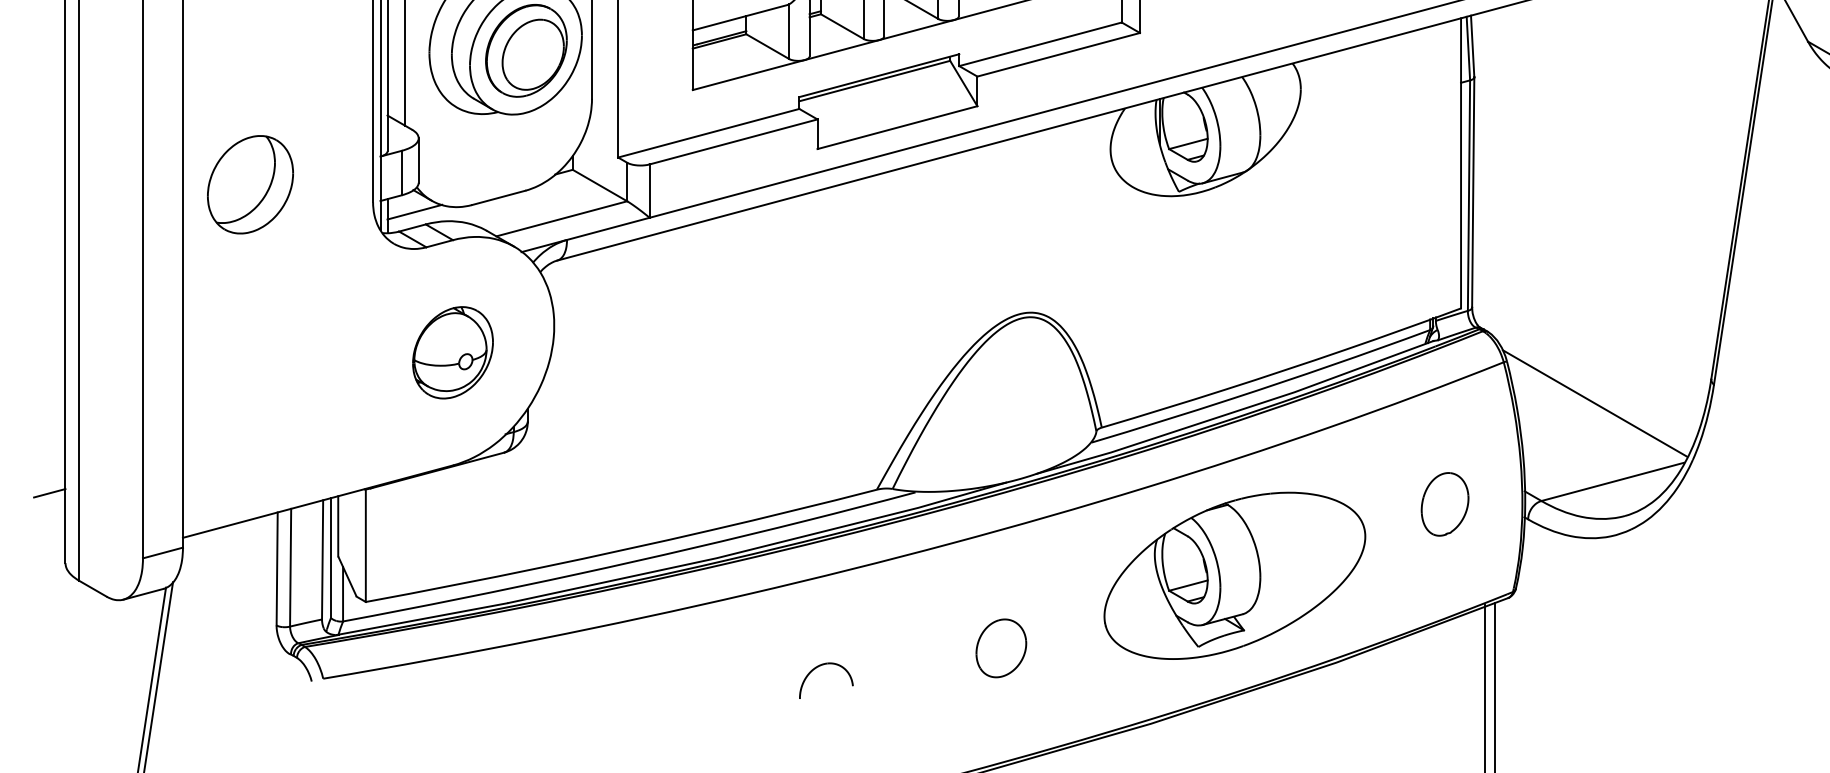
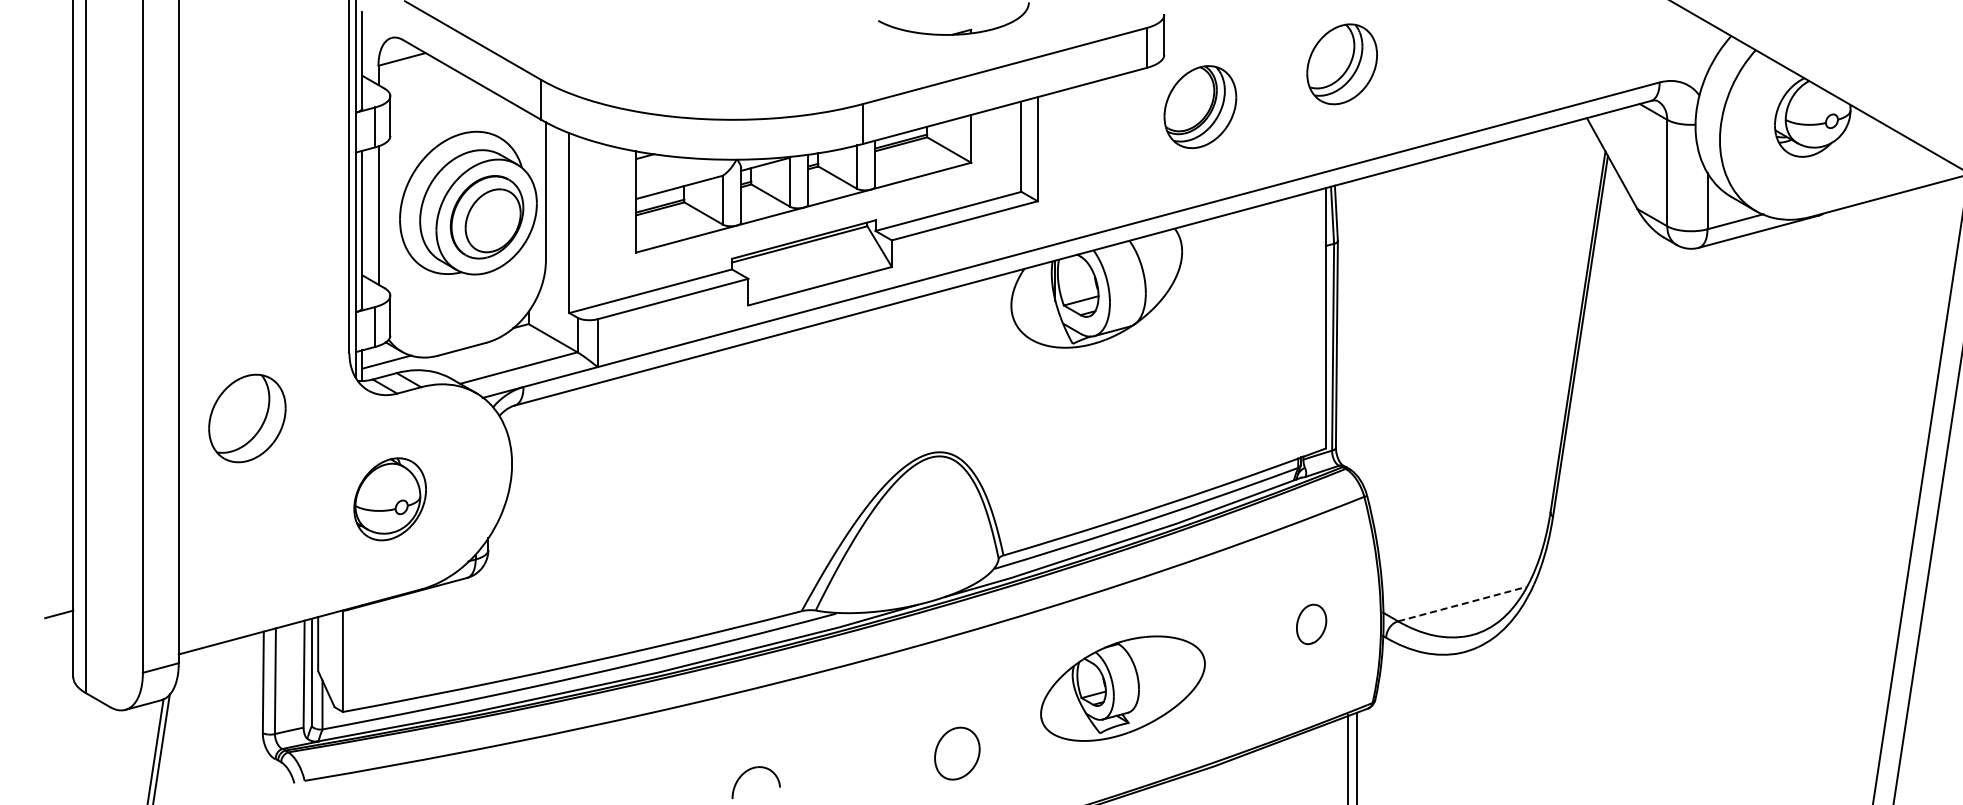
part: (250, 184) -> (247, 418), moved
part: (452, 352) -> (389, 499), moved
line: (1594, 403) -> (1445, 533), removed
line: (1613, 482) -> (1462, 604), solid -> dashed
part: (1444, 504) -> (1311, 624), size x0.7
part: (1234, 575) -> (1122, 688), size x0.7
part: (1001, 648) -> (957, 753), moved

